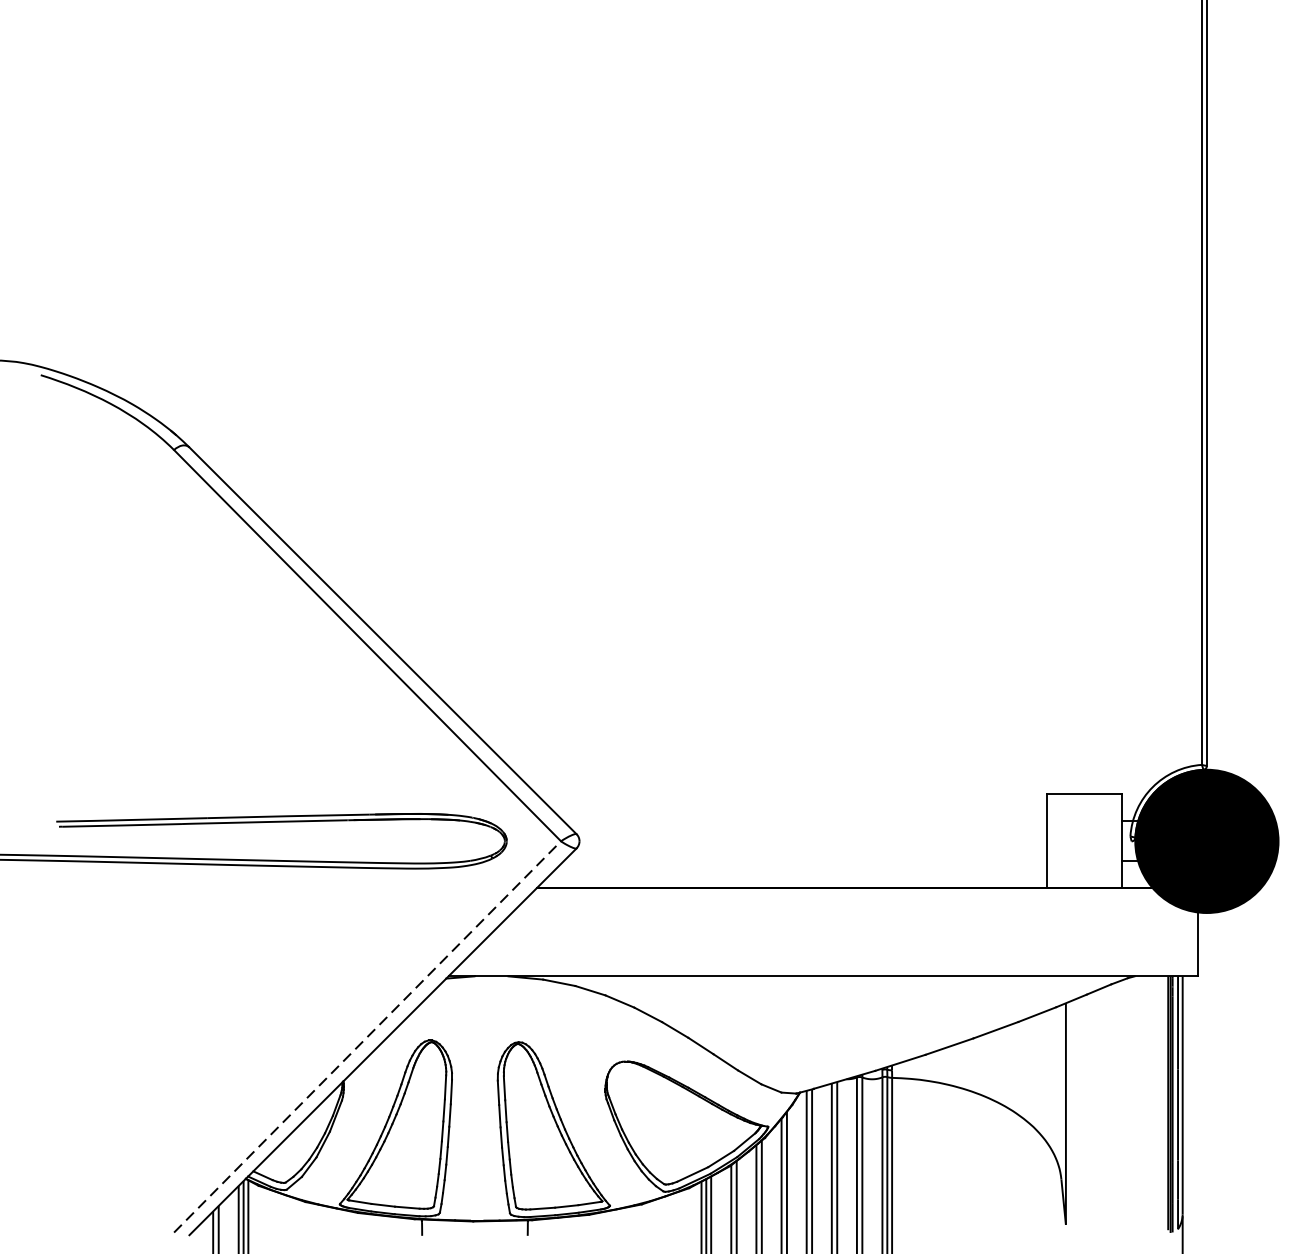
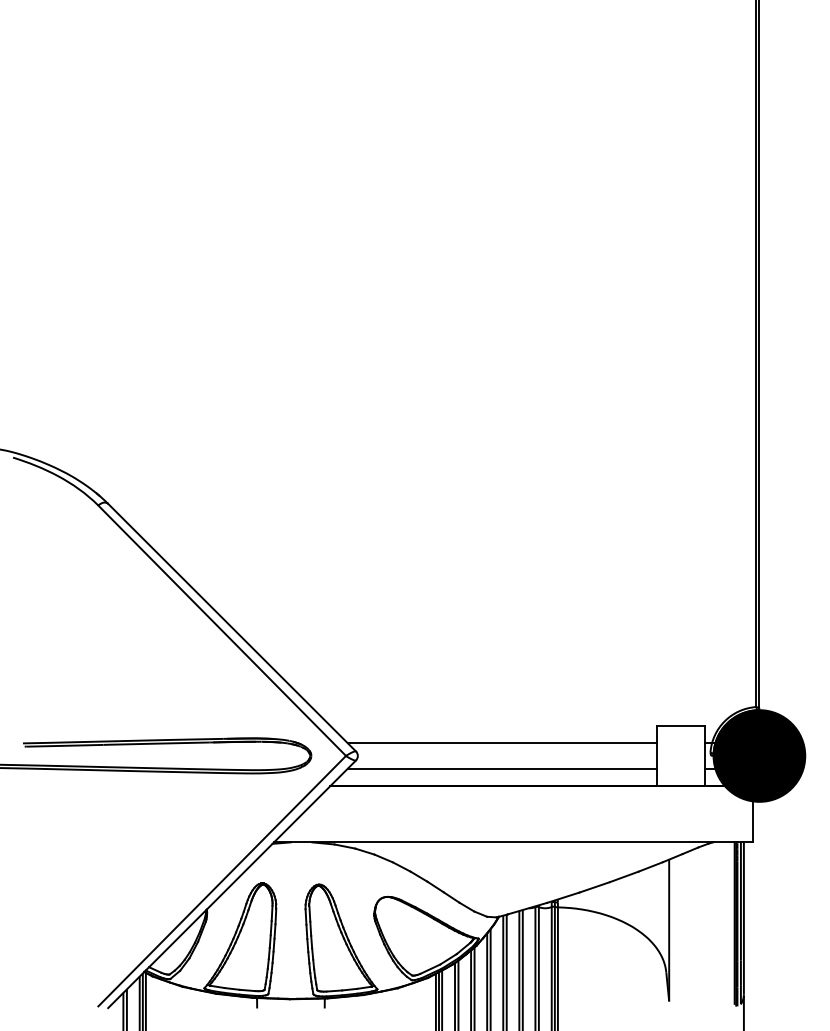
line: (803, 821) -> (501, 743), added
line: (803, 860) -> (501, 768), added
line: (368, 1035) -> (222, 880), dashed -> solid

